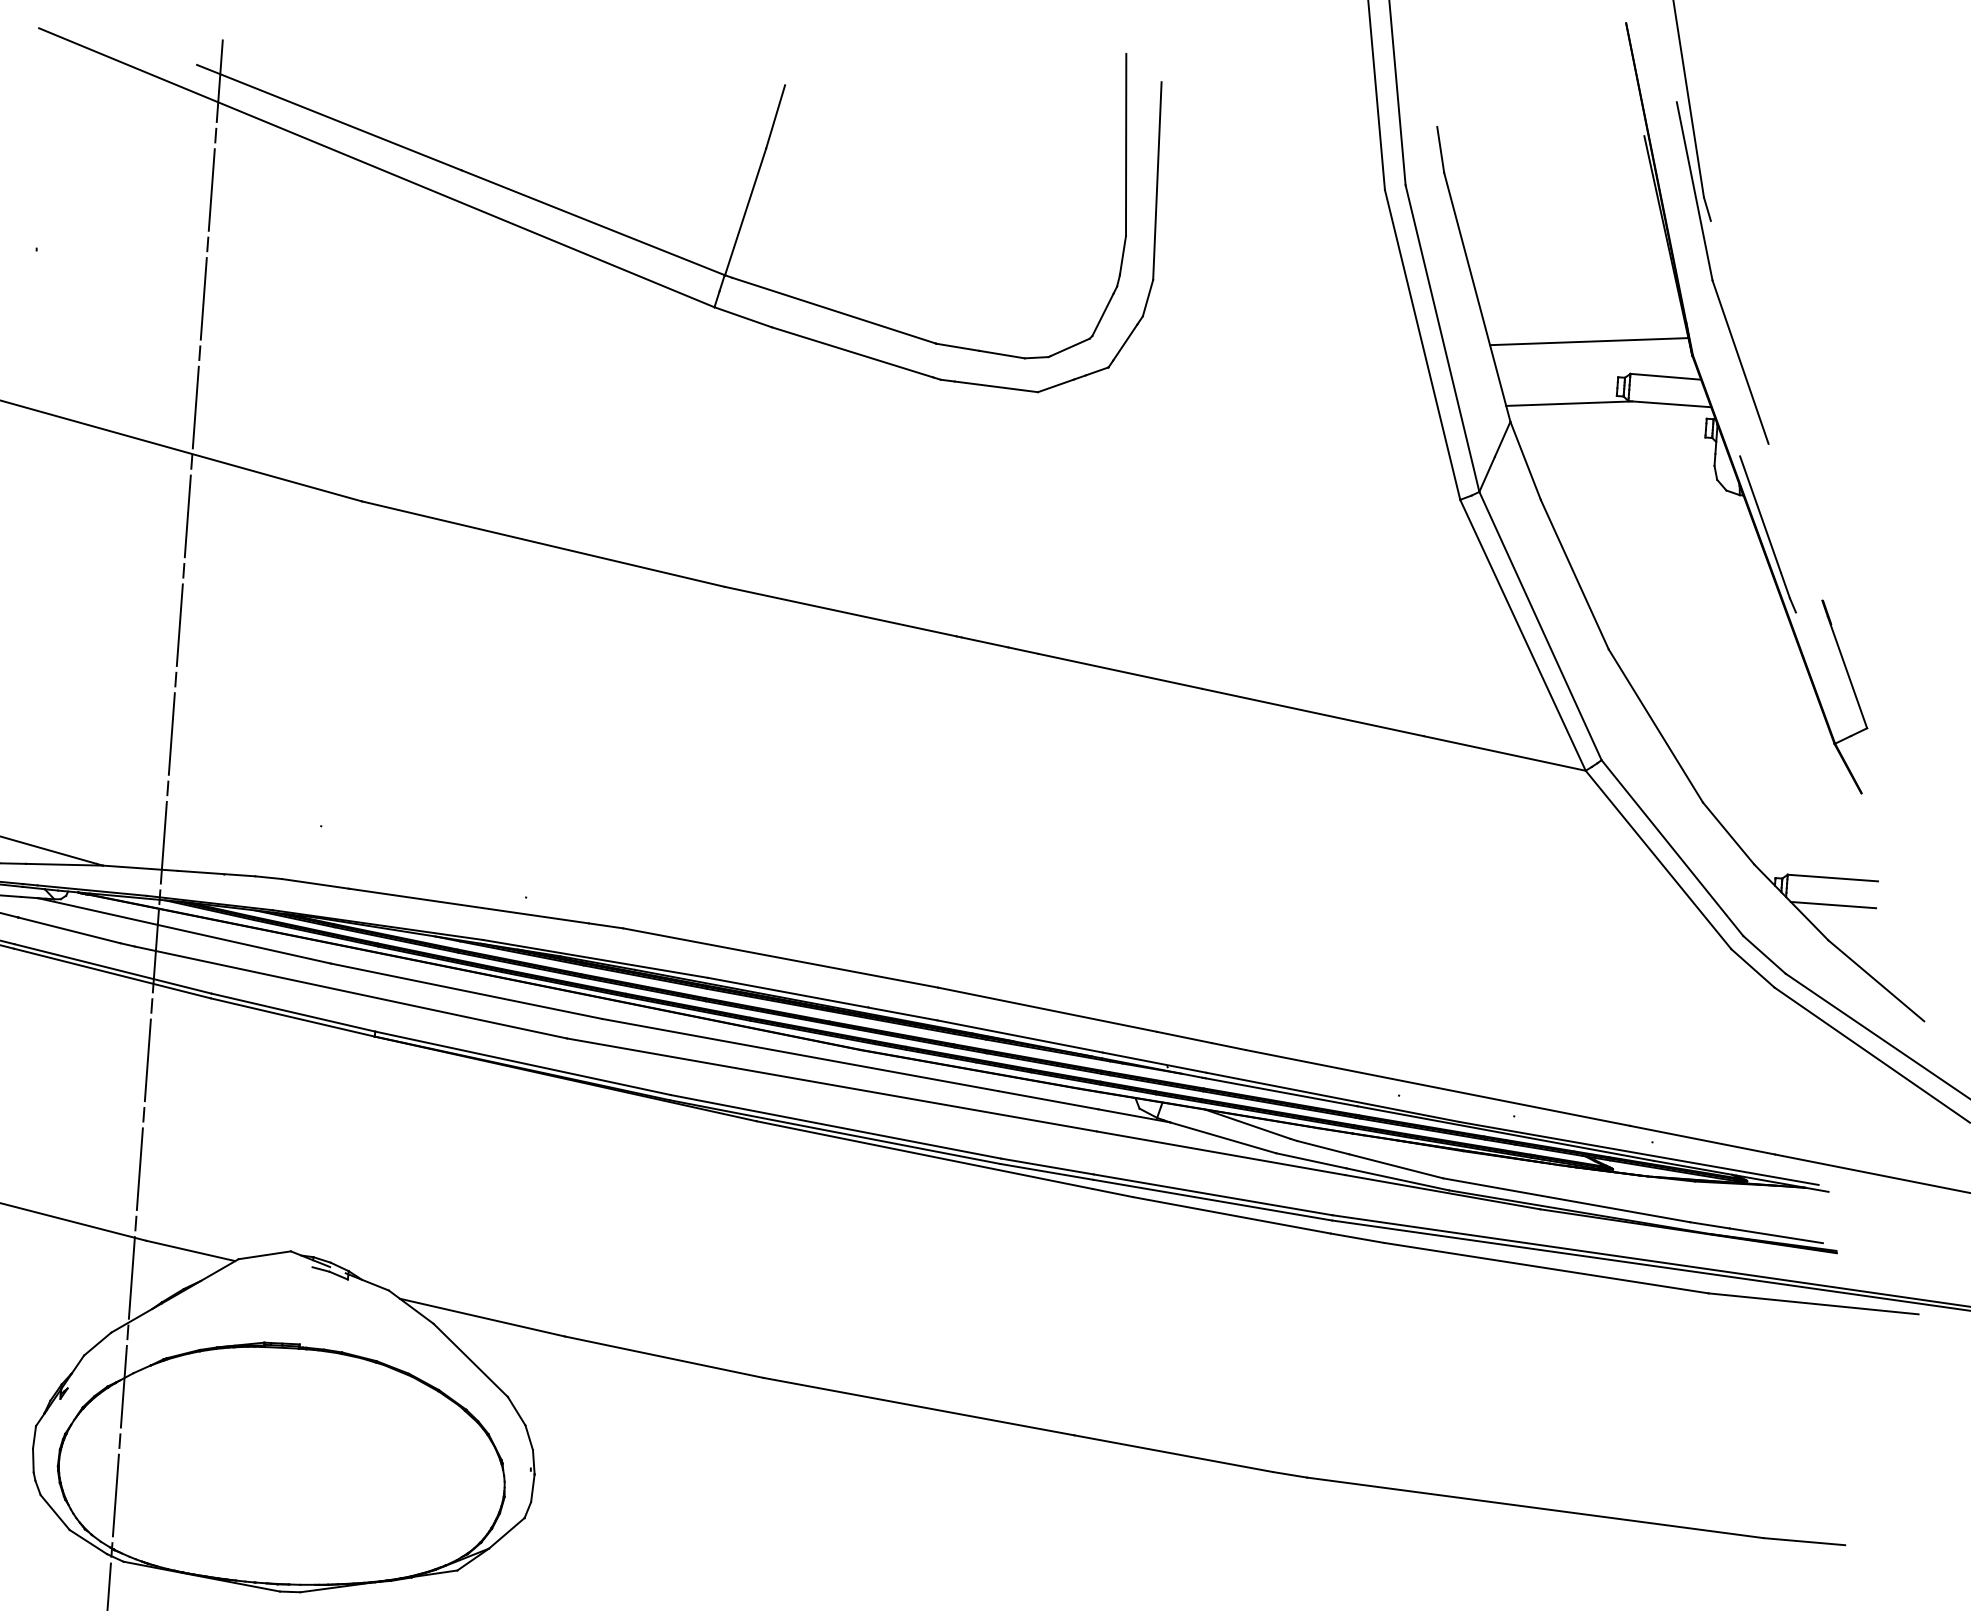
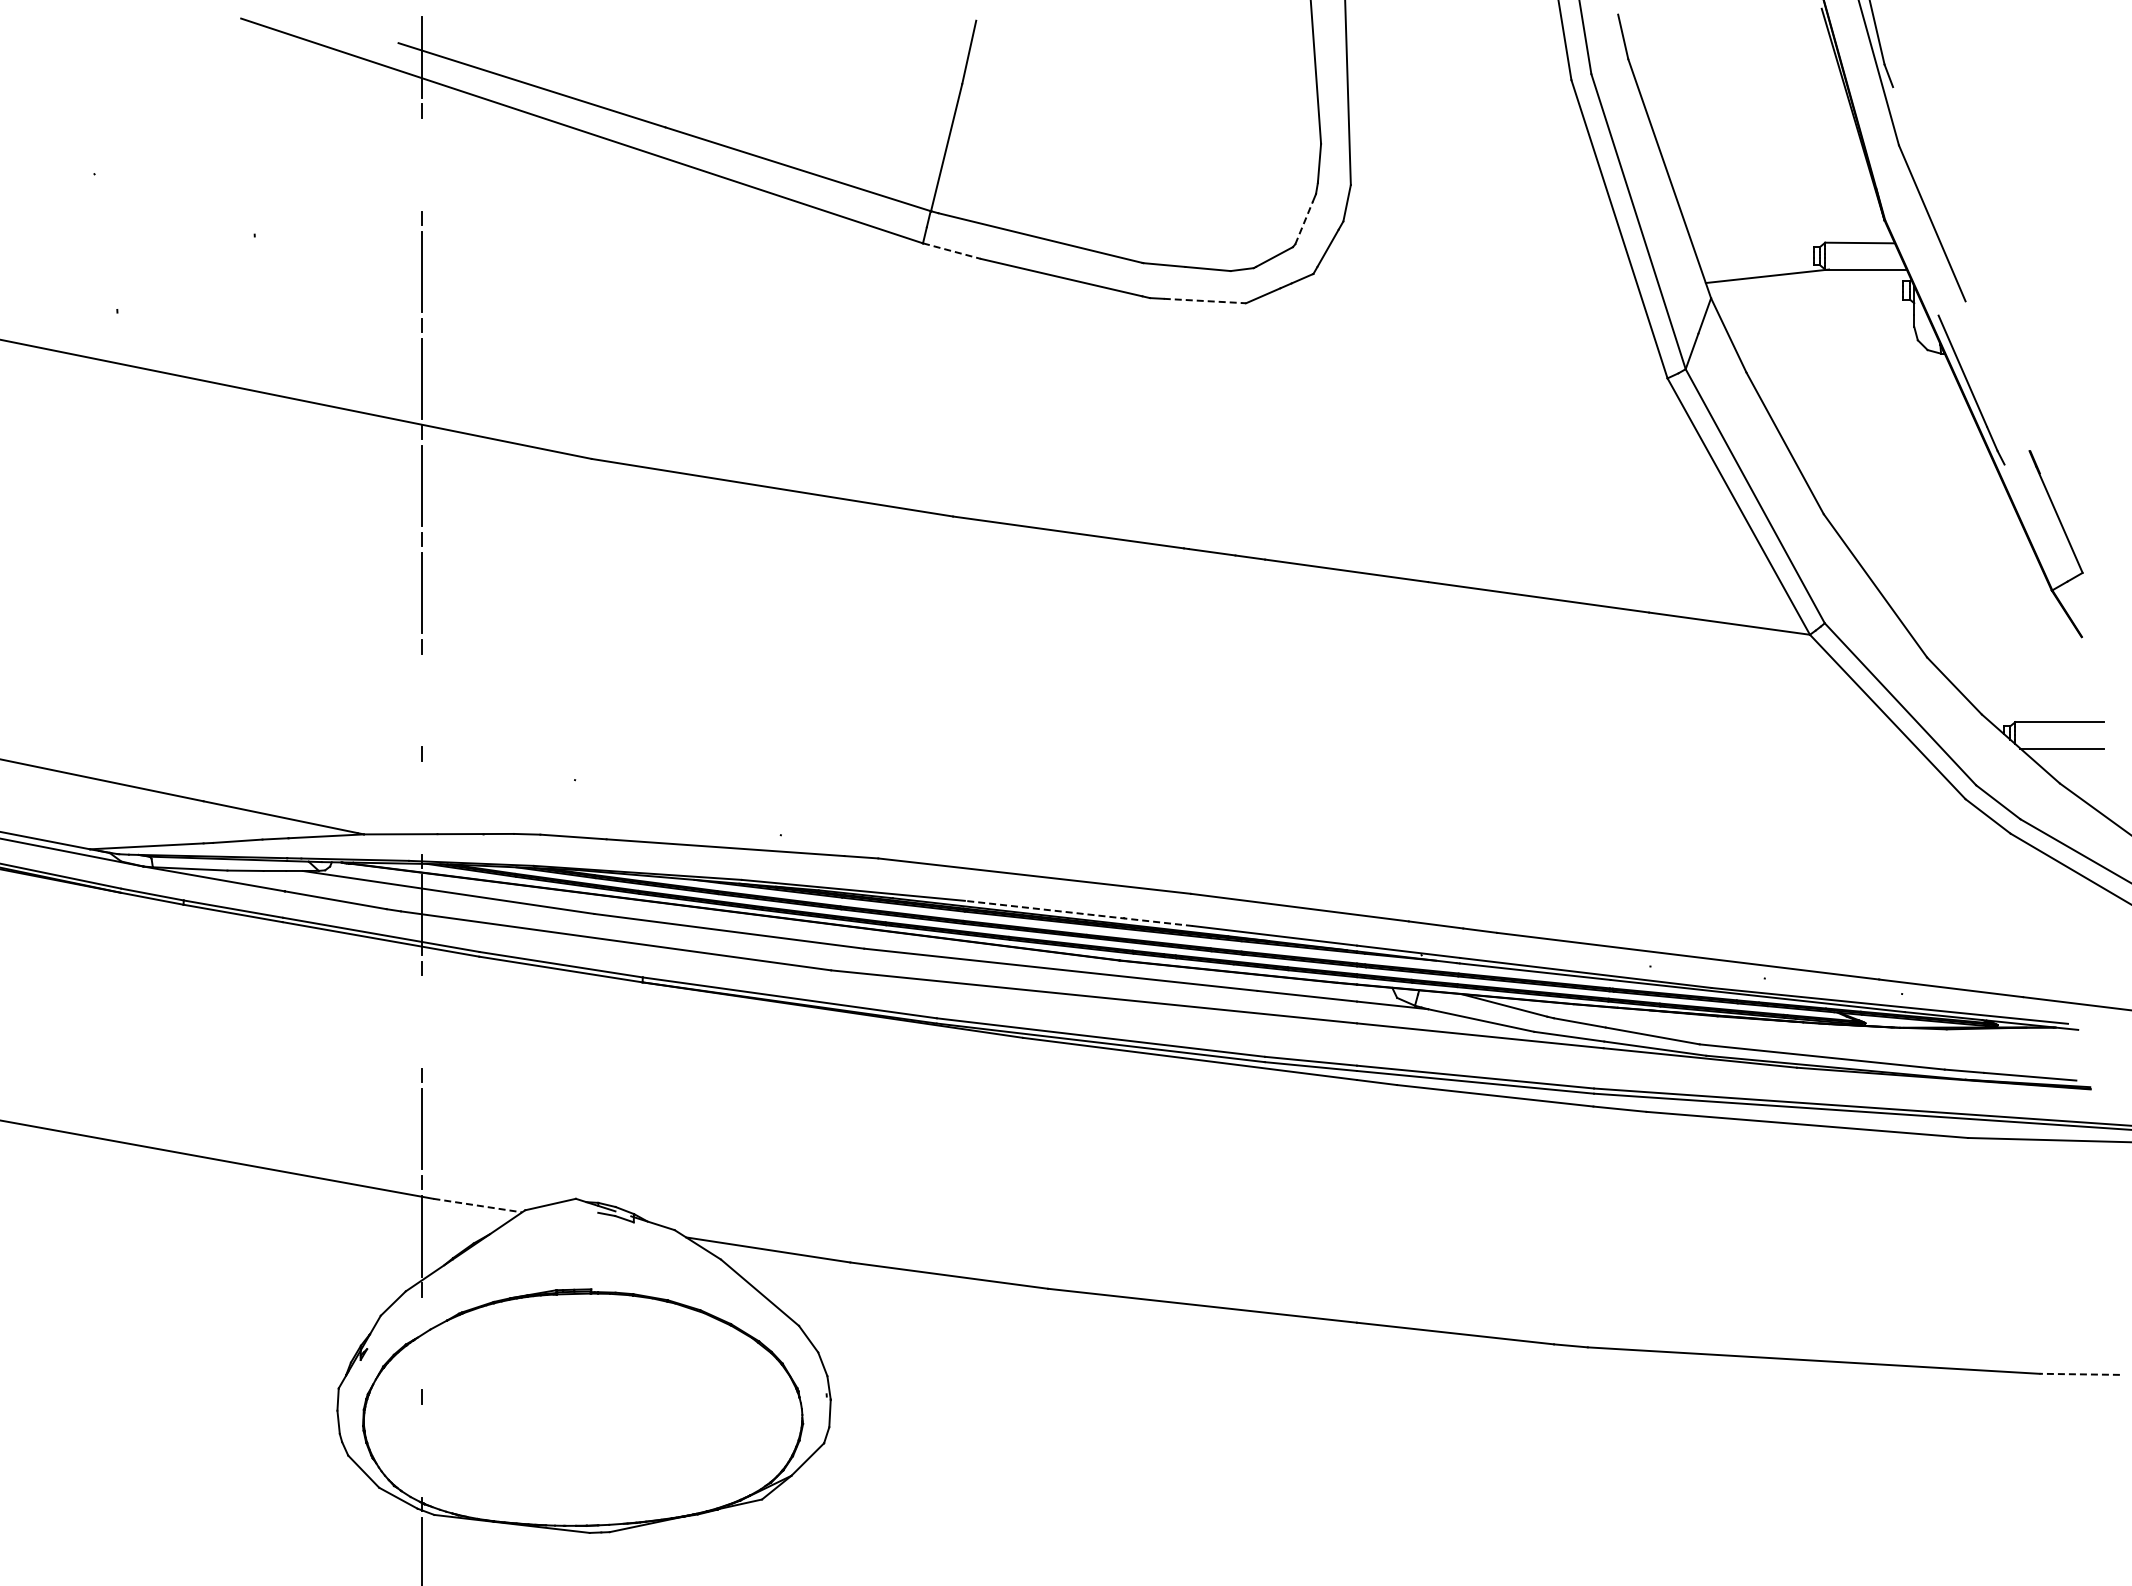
line: (212, 189) -> (422, 164), removed
line: (1103, 314) -> (1304, 222), solid -> dashed
line: (742, 317) -> (951, 251), solid -> dashed
line: (1589, 341) -> (1782, 213), removed
line: (996, 387) -> (1205, 301), solid -> dashed
line: (172, 734) -> (422, 700), removed
line: (164, 842) -> (422, 807), removed
line: (822, 999) -> (1078, 913), solid -> dashed
line: (148, 1059) -> (422, 1021), removed
line: (190, 1250) -> (477, 1205), solid -> dashed
line: (124, 1386) -> (422, 1343), removed
line: (116, 1495) -> (422, 1450), removed
line: (1804, 1541) -> (2079, 1374), solid -> dashed

